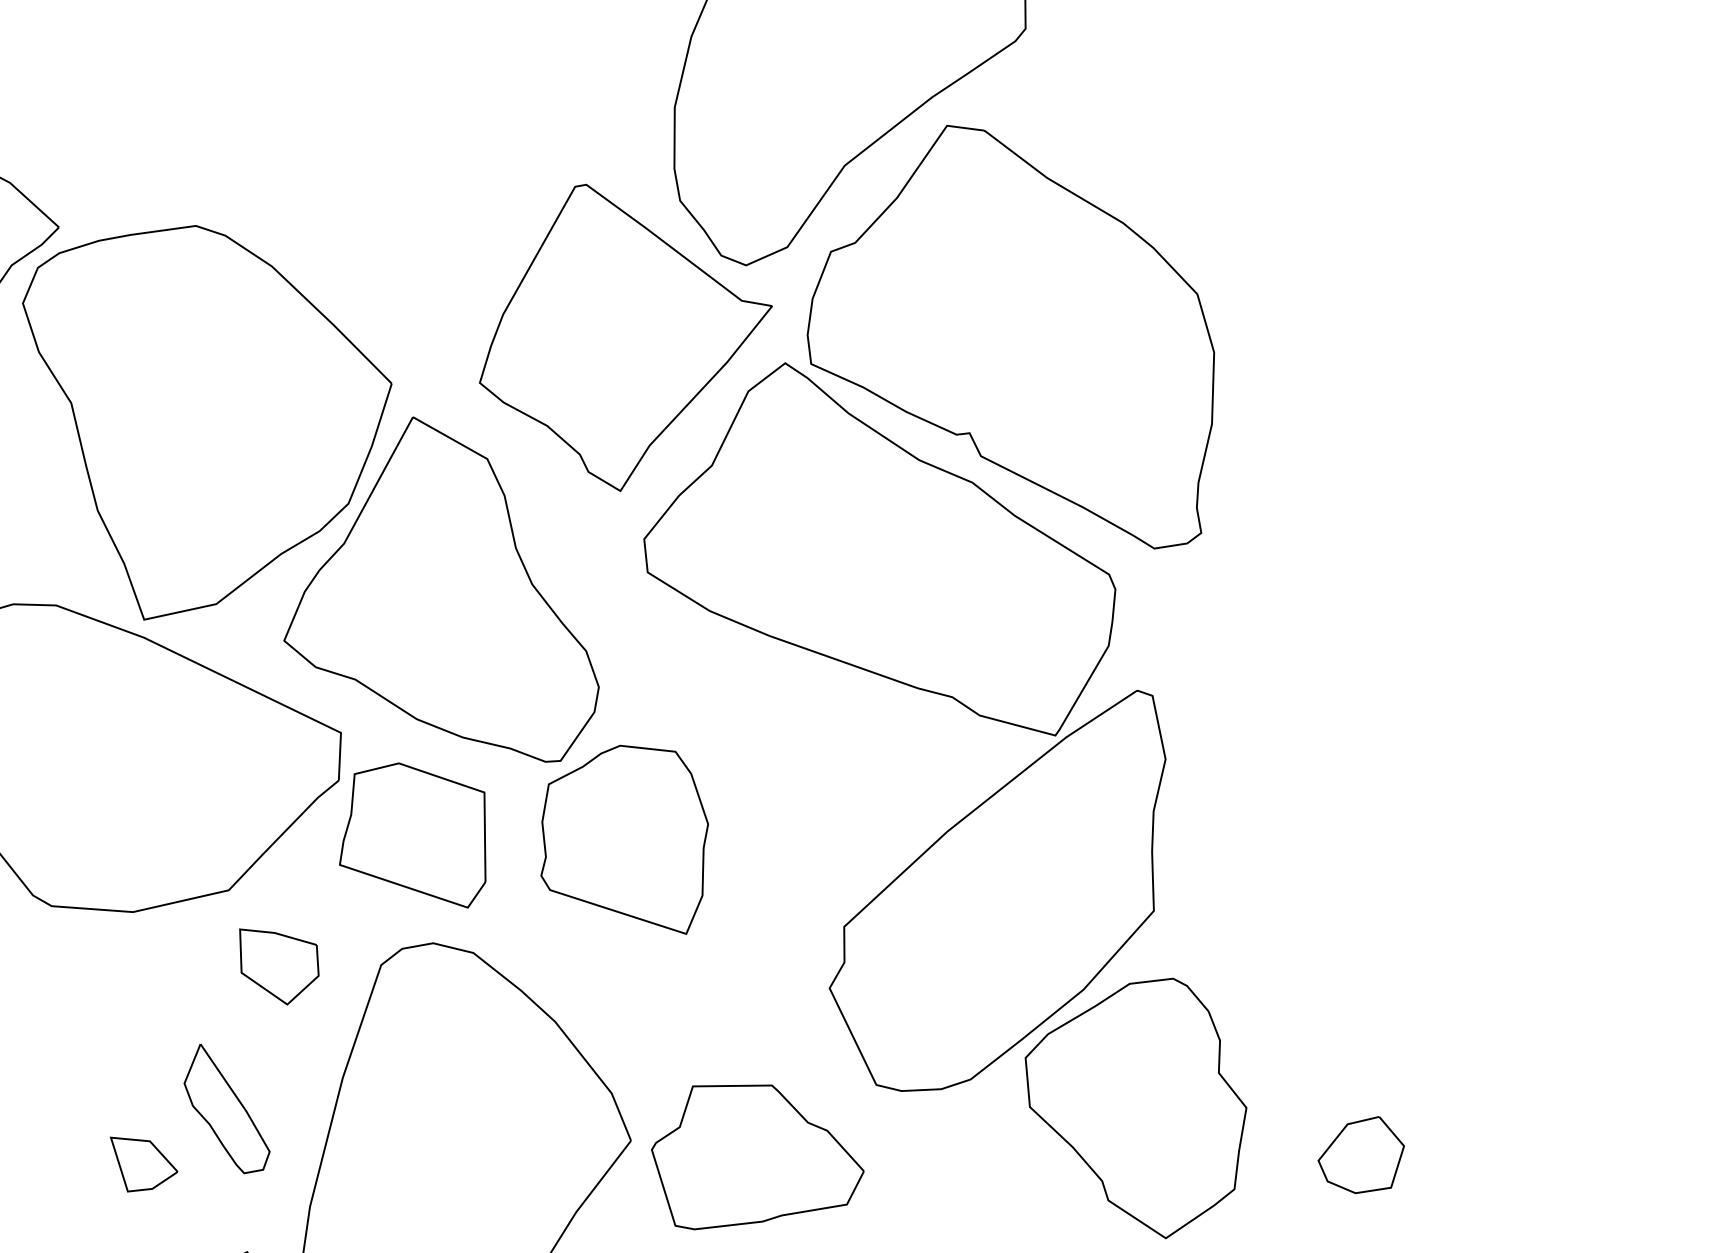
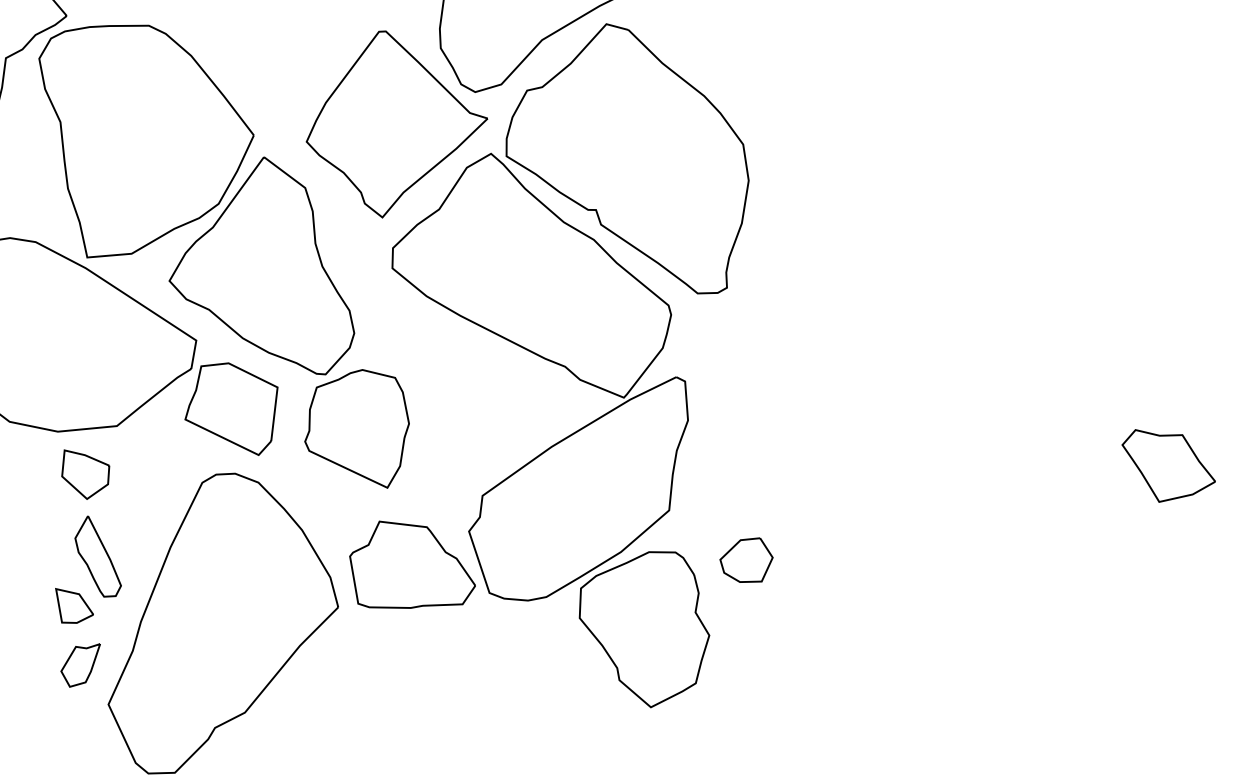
part: (279, 964) -> (85, 474), moved
part: (756, 1149) -> (412, 564), moved
part: (1361, 1154) -> (746, 559), moved
part: (144, 1160) -> (74, 605), moved

